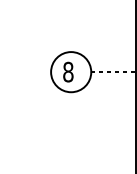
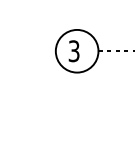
text: (68, 71) -> (74, 50), 8 -> 3

